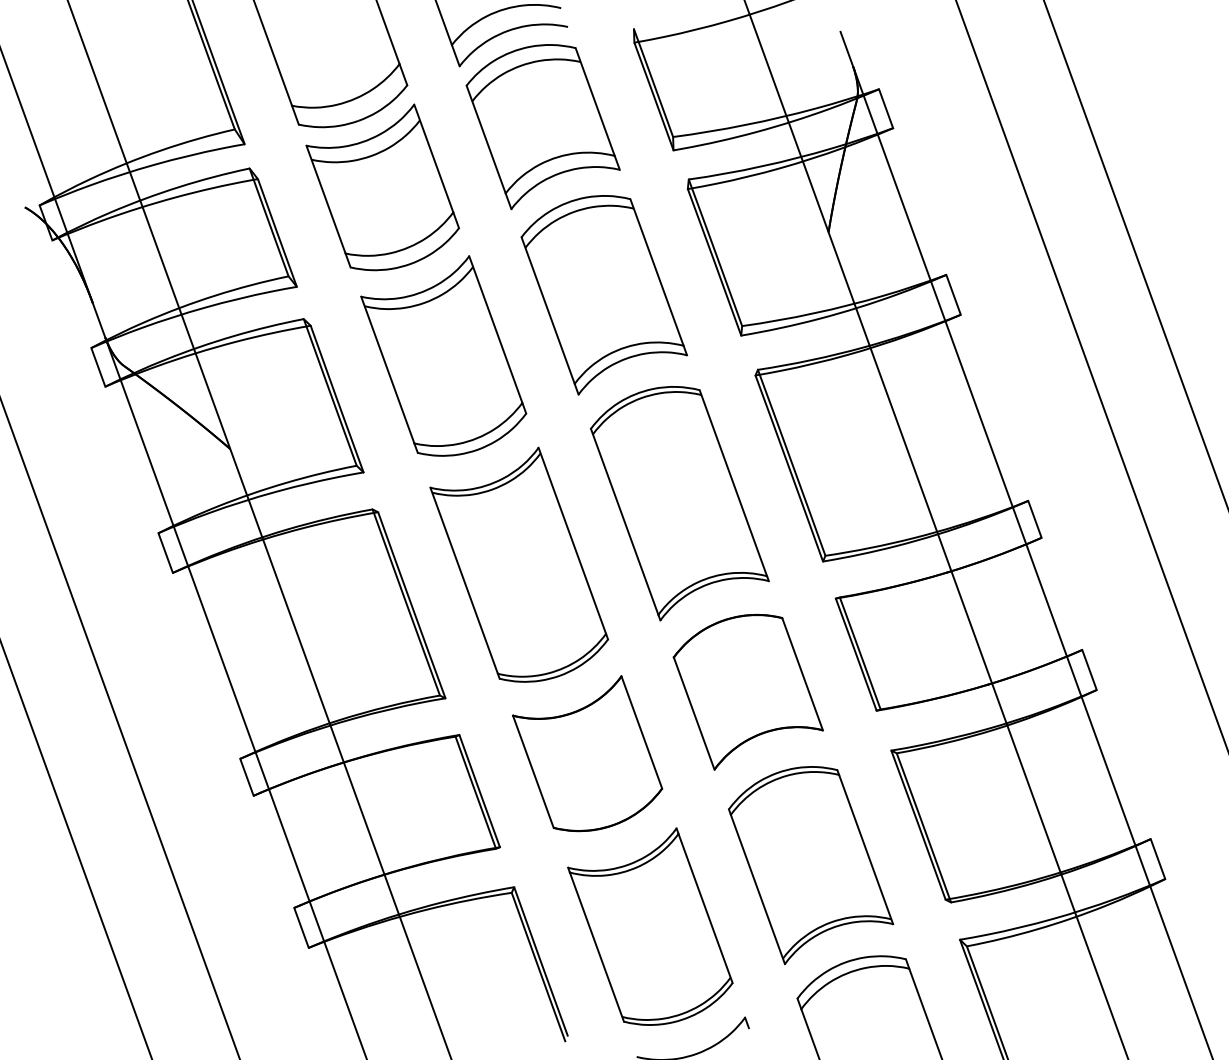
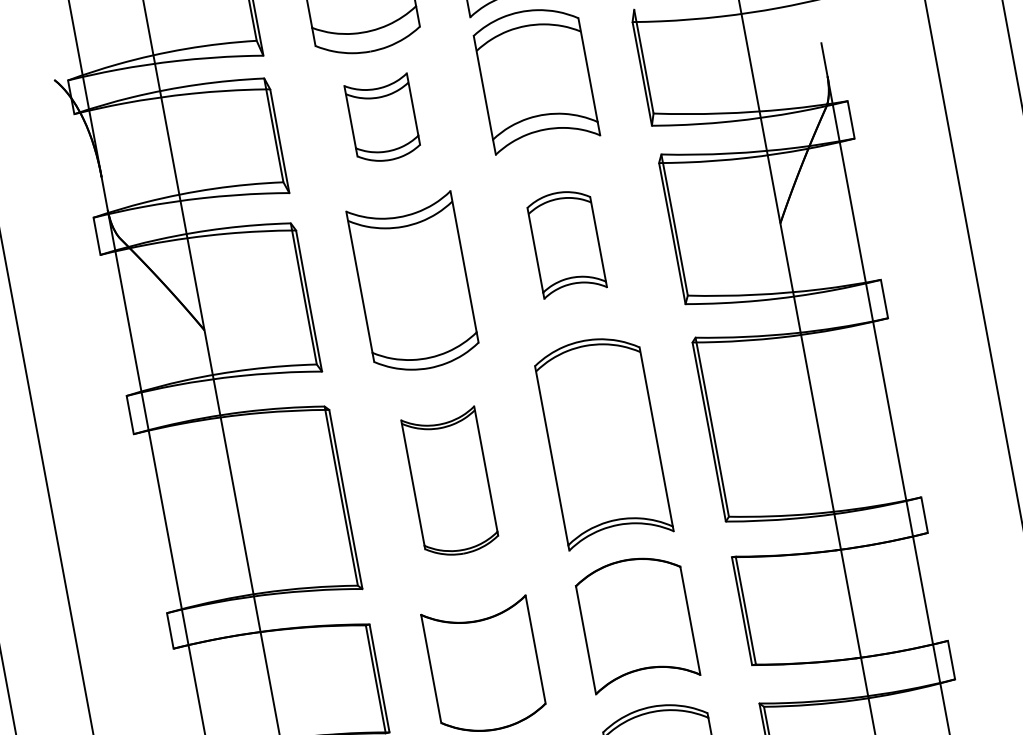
part: (382, 187) -> (382, 115), size x0.6
part: (604, 295) -> (567, 247), size x0.6
part: (519, 564) -> (449, 478), size x0.7

